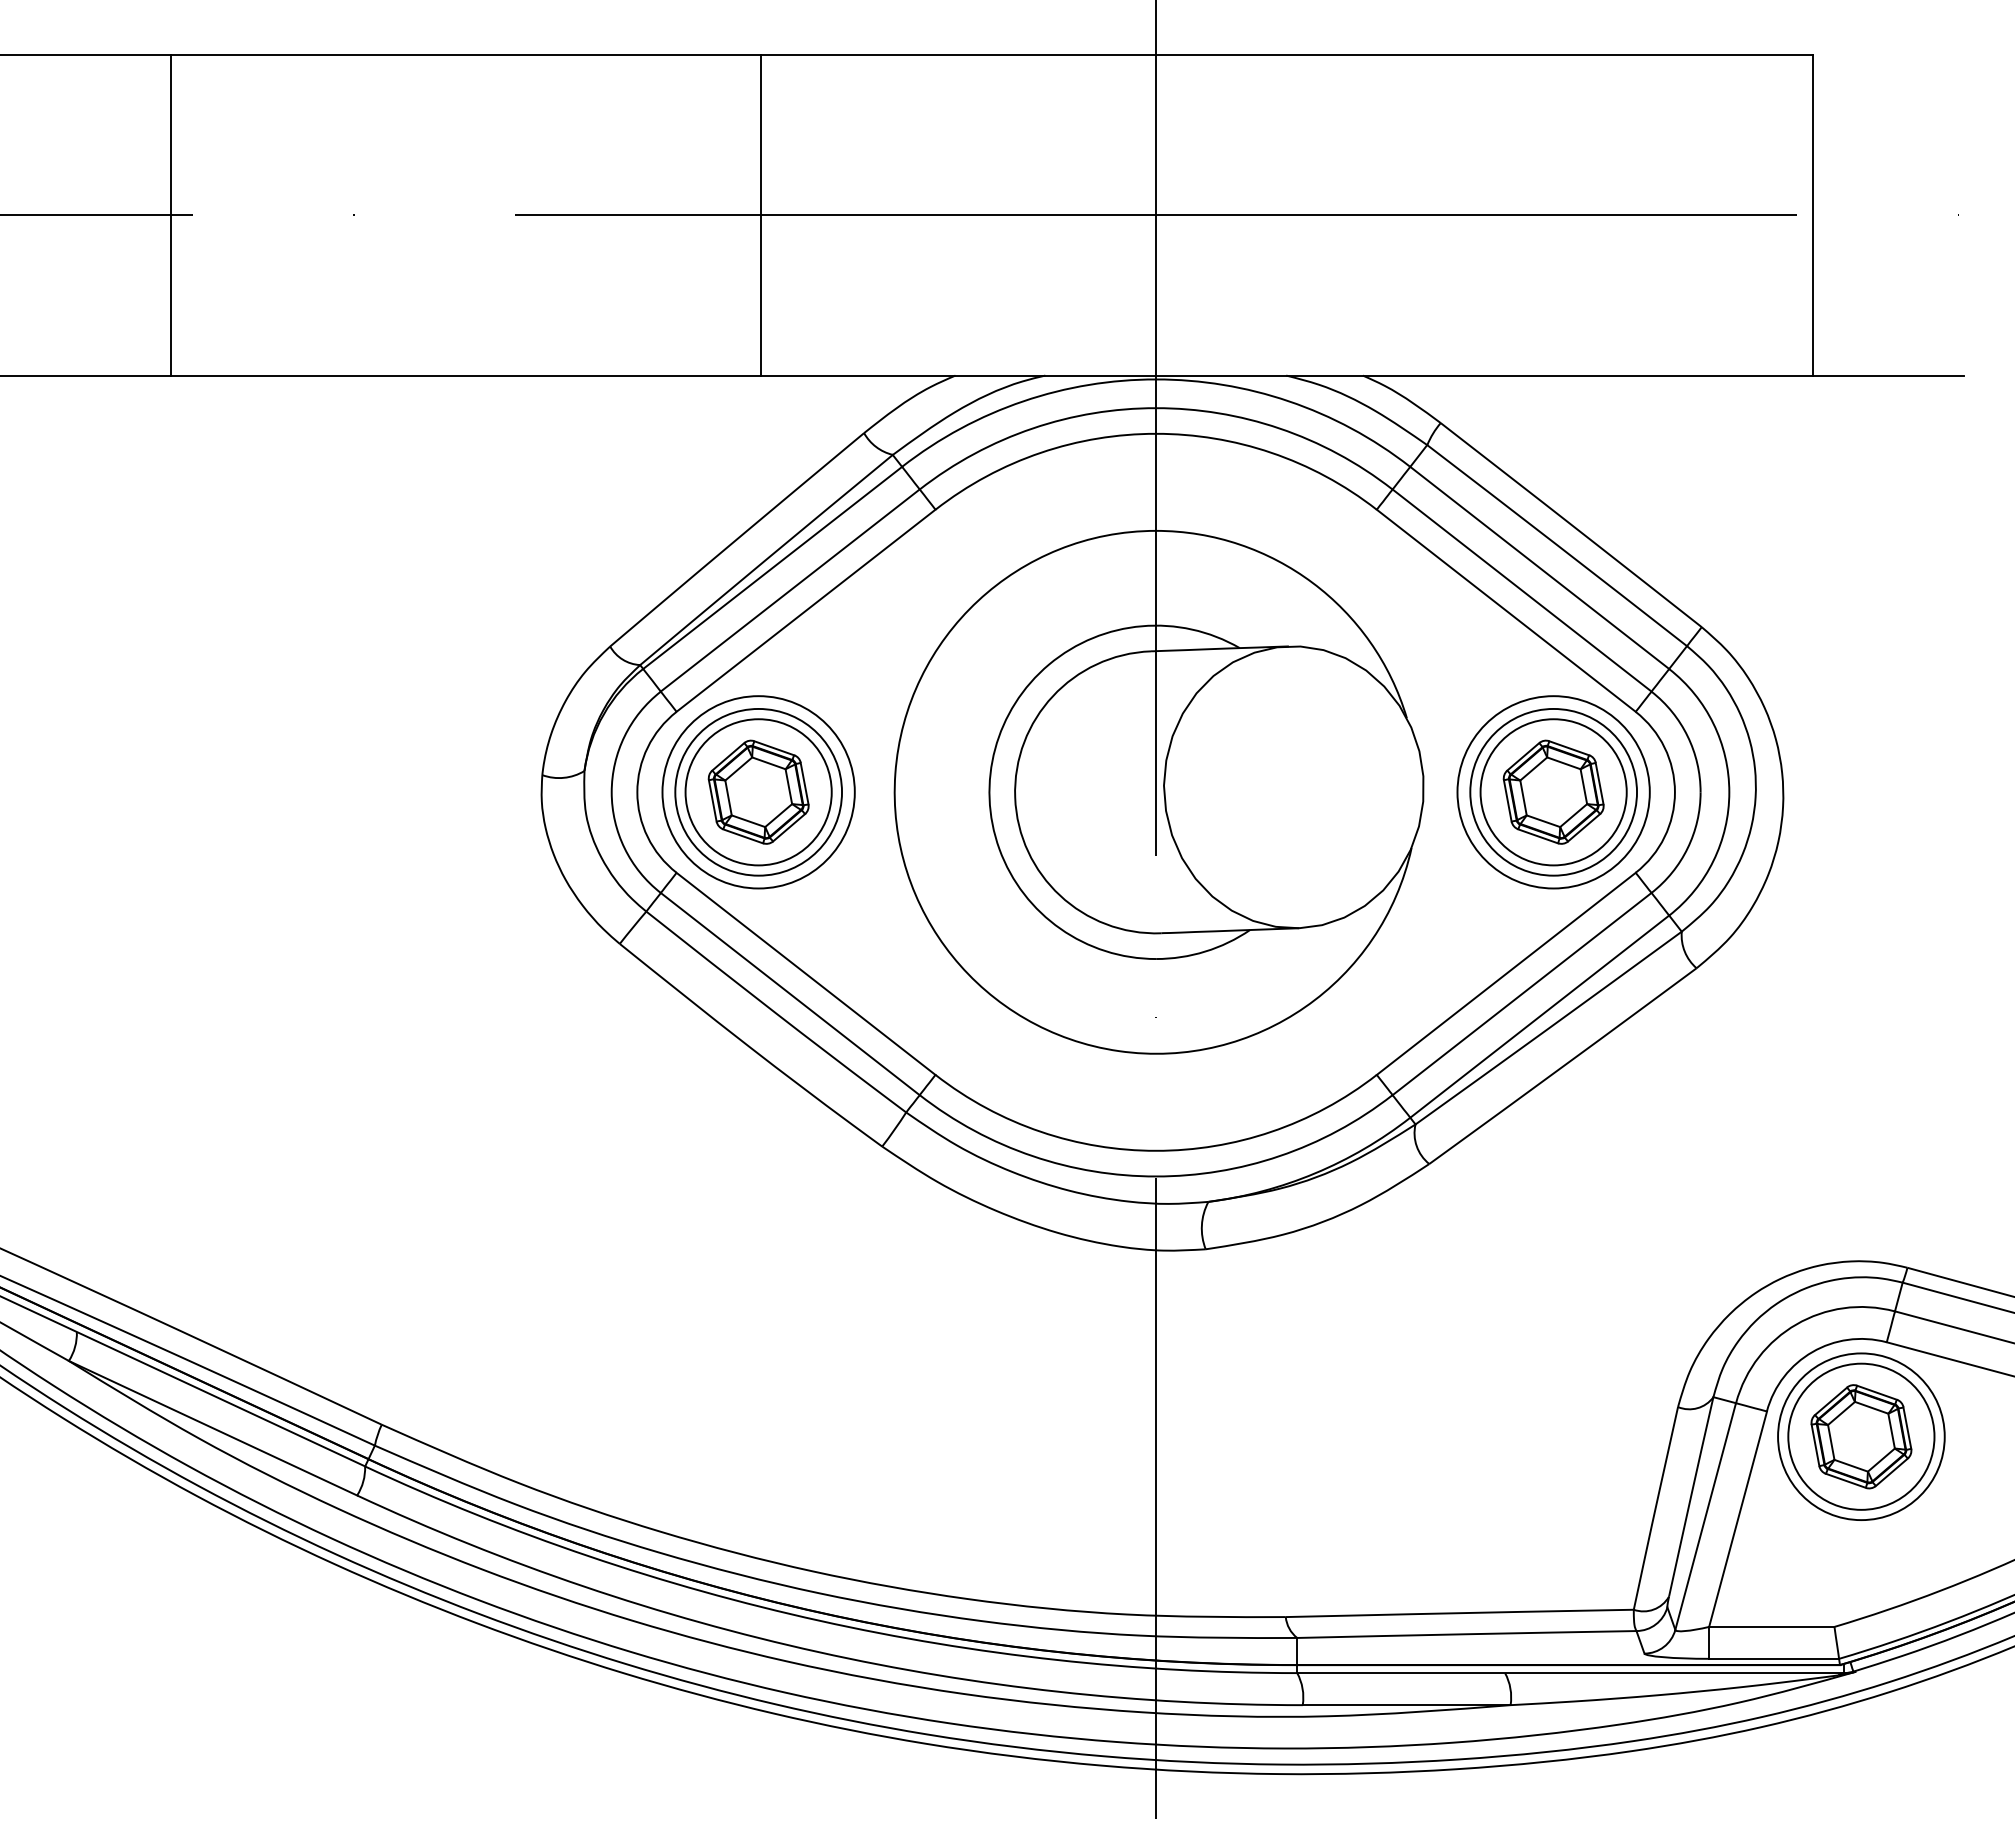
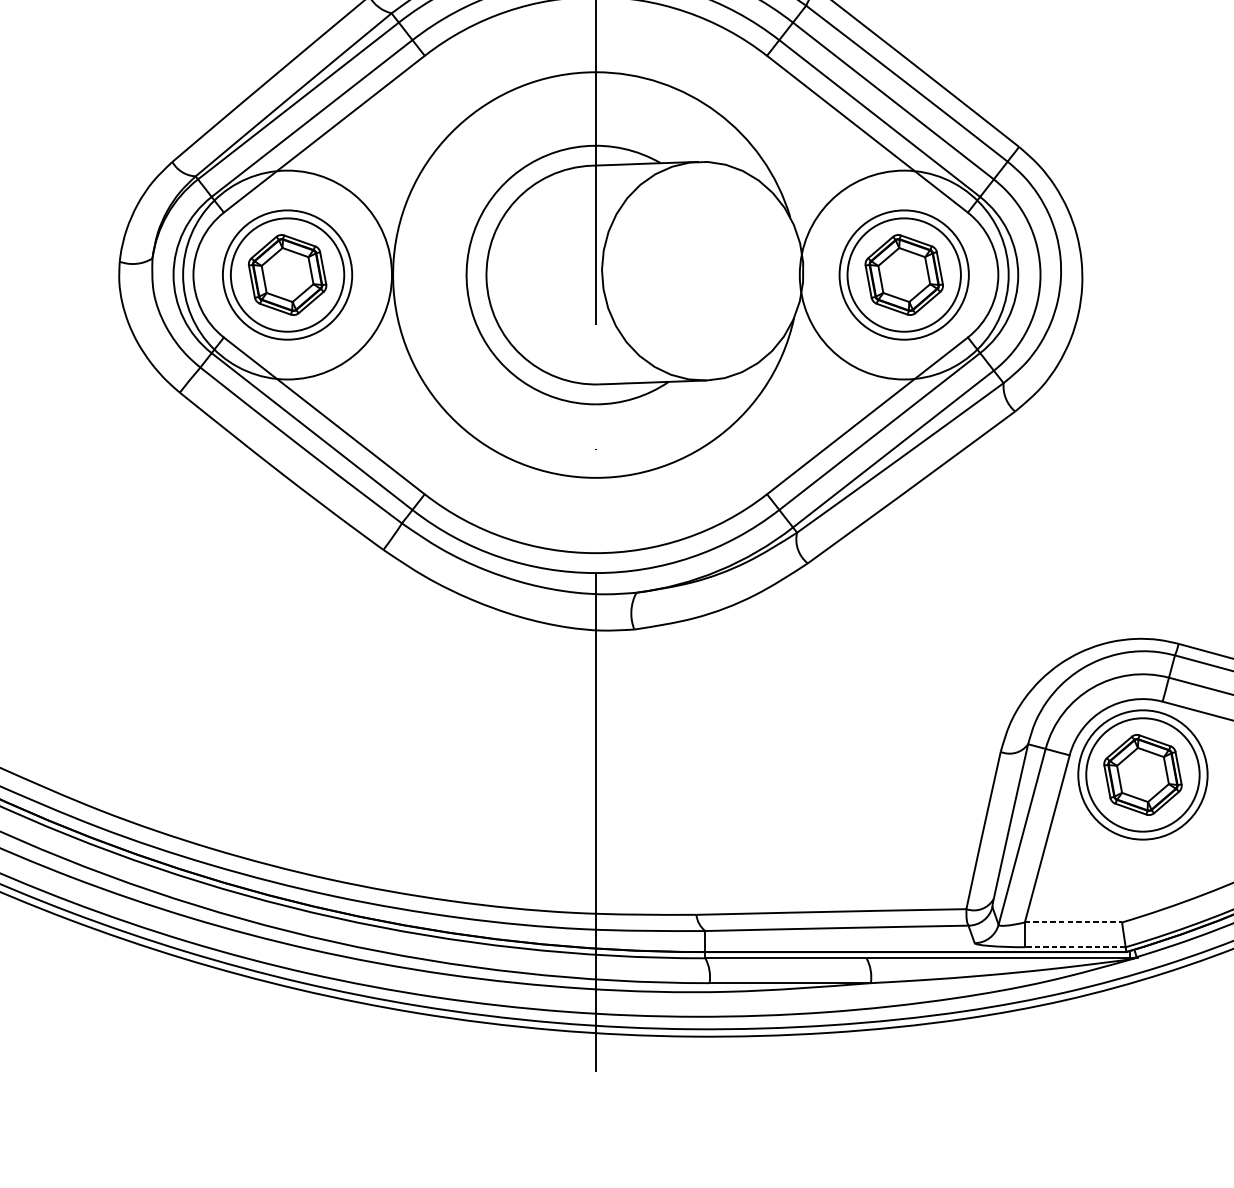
circle: (758, 792) -> (287, 275), size x1.4
circle: (1553, 792) -> (904, 275), size x1.4
line: (1771, 1626) -> (1073, 922), solid -> dashed
line: (1774, 1658) -> (1075, 946), solid -> dashed

